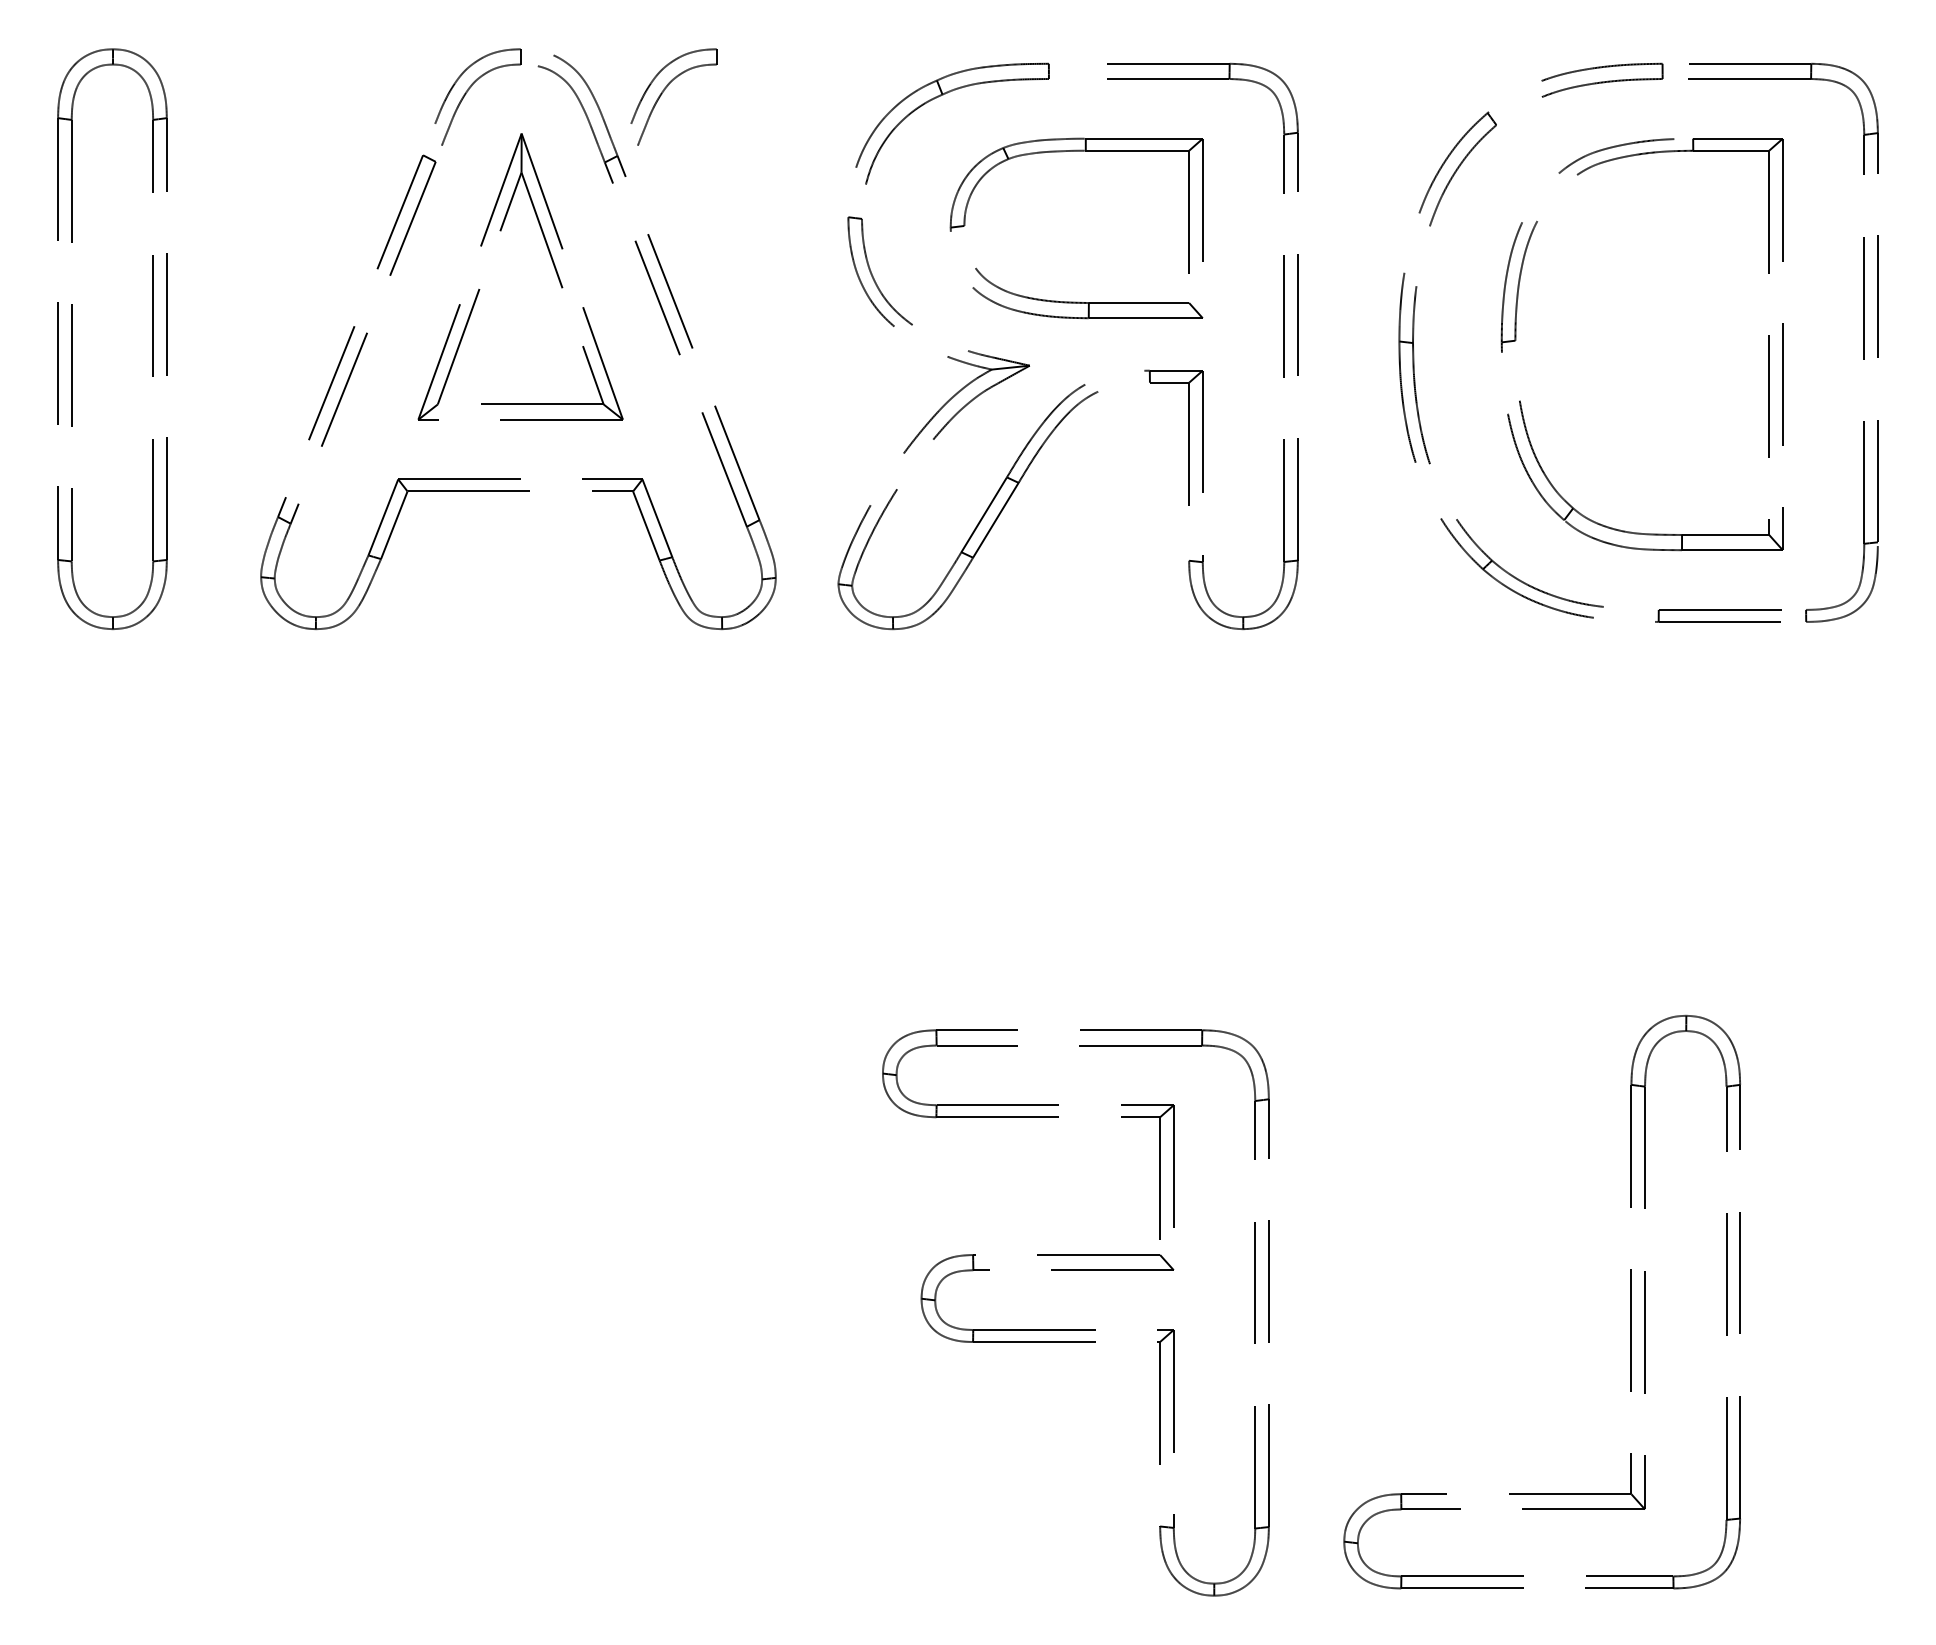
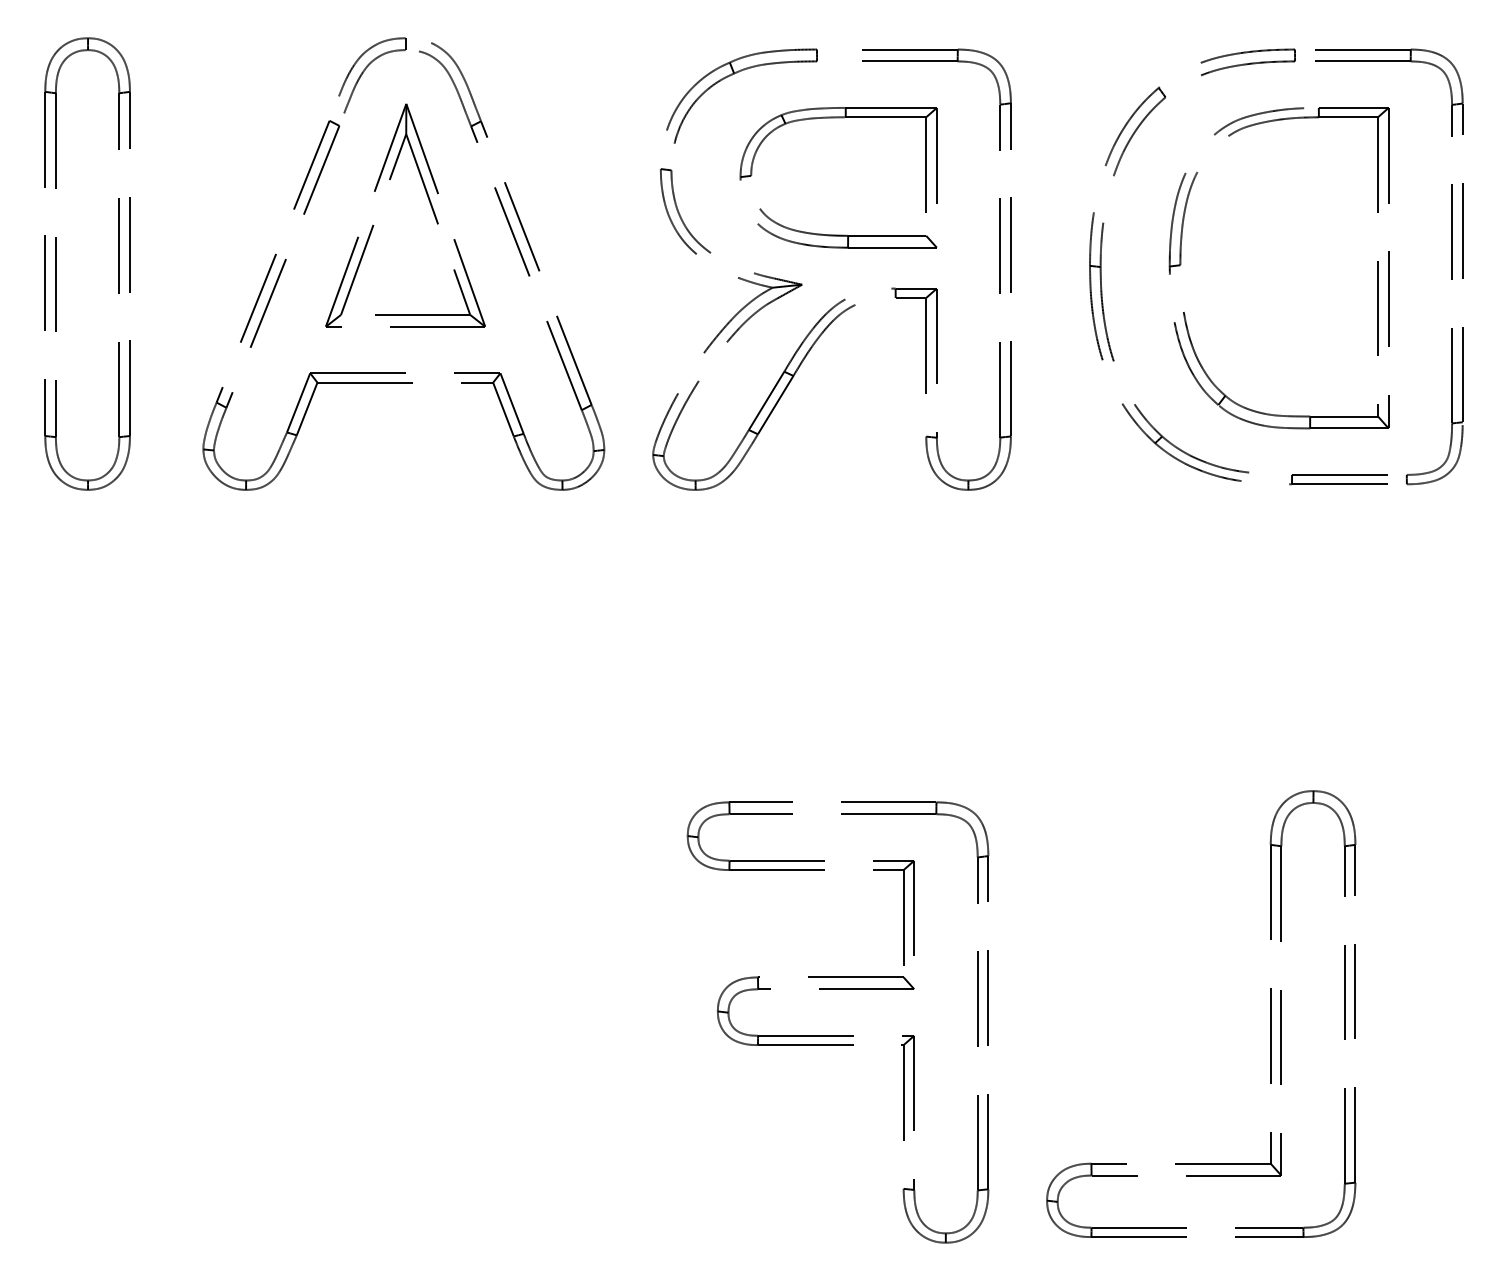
part: (664, 91) -> (517, 71), removed

